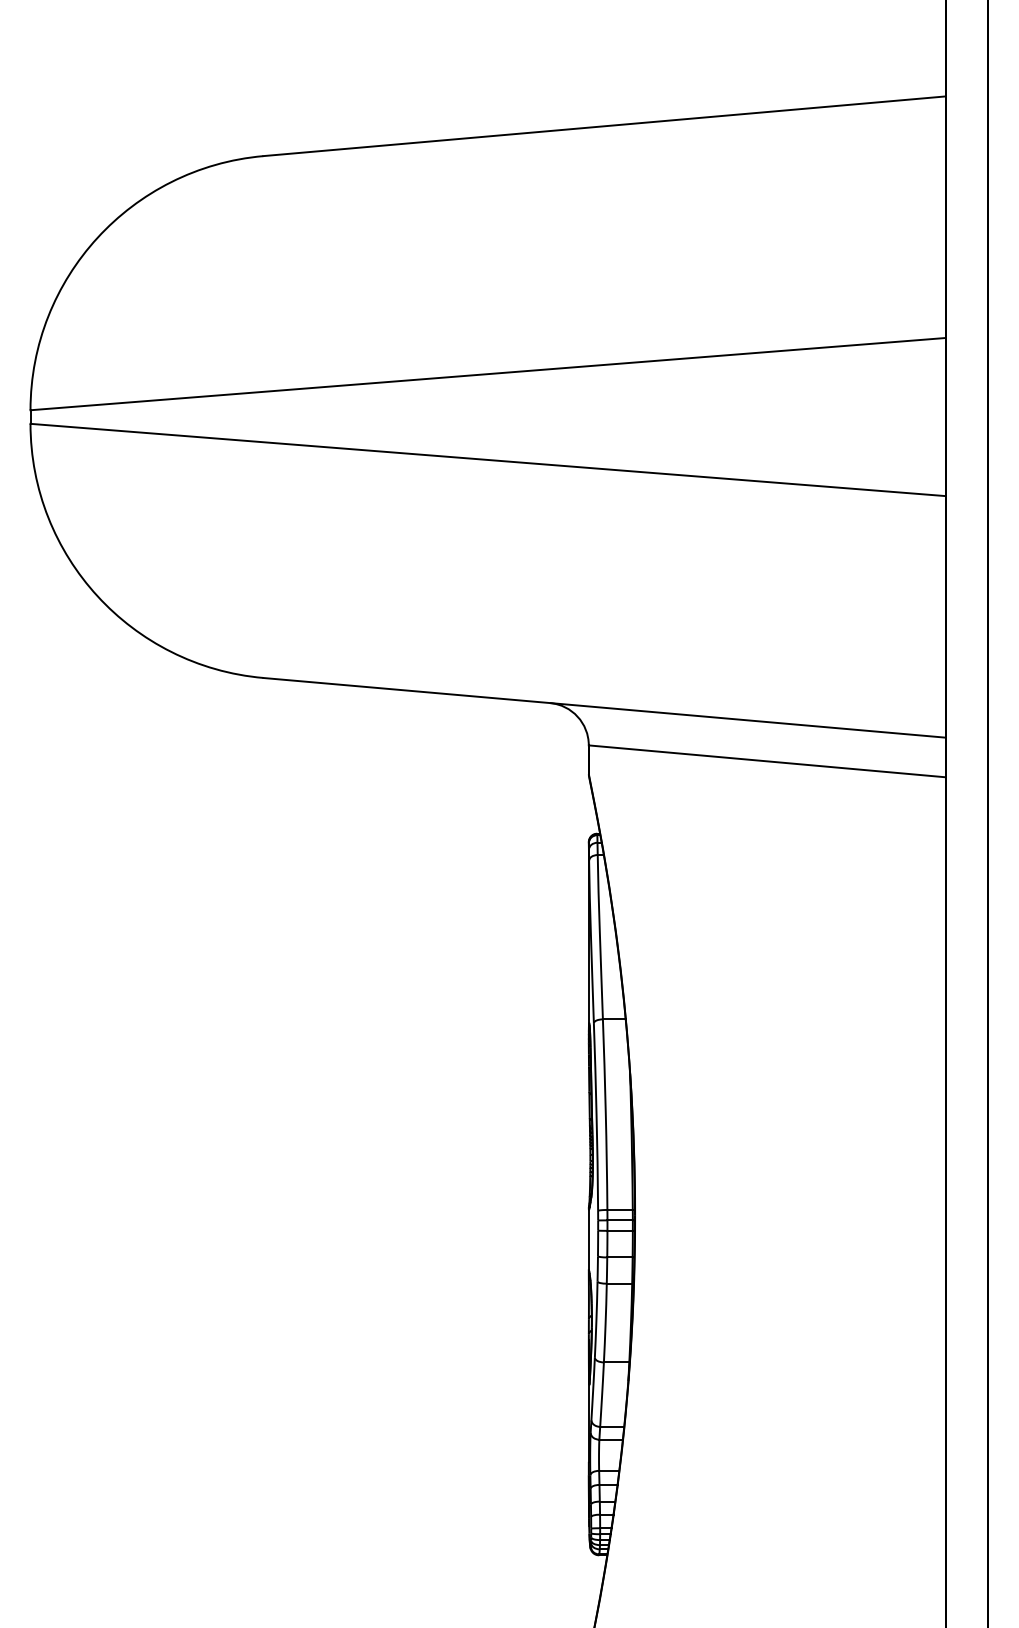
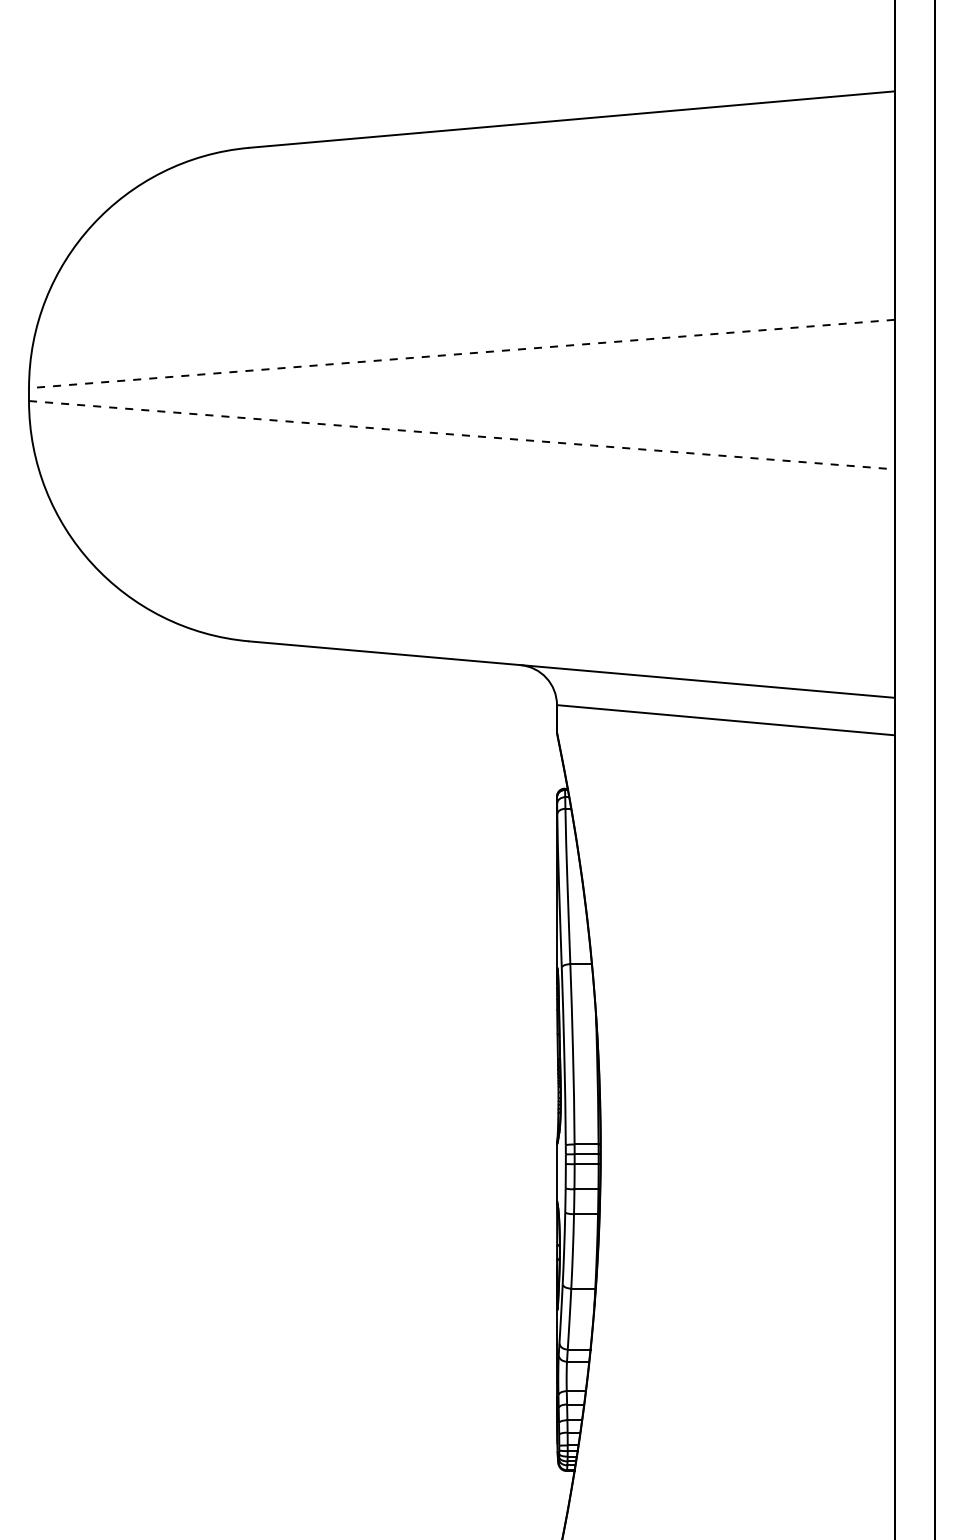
line: (487, 374) -> (461, 354), solid -> dashed
line: (488, 460) -> (462, 435), solid -> dashed

